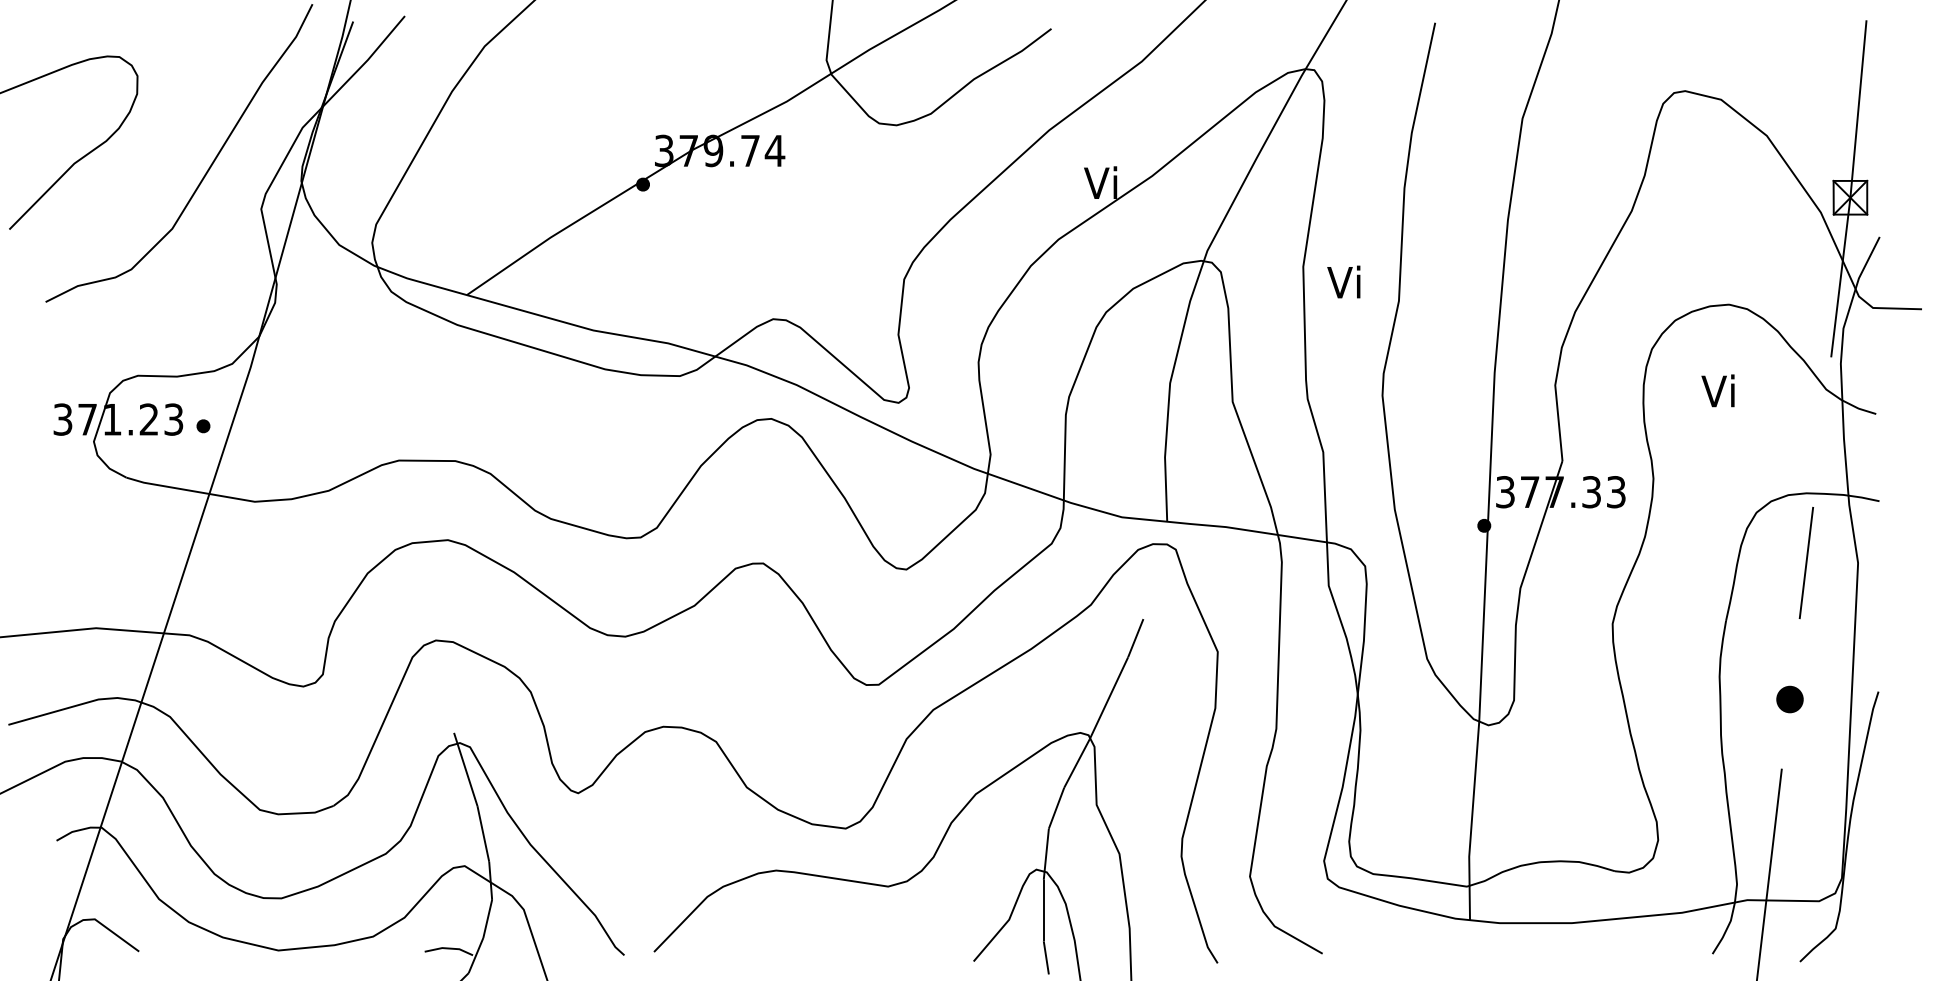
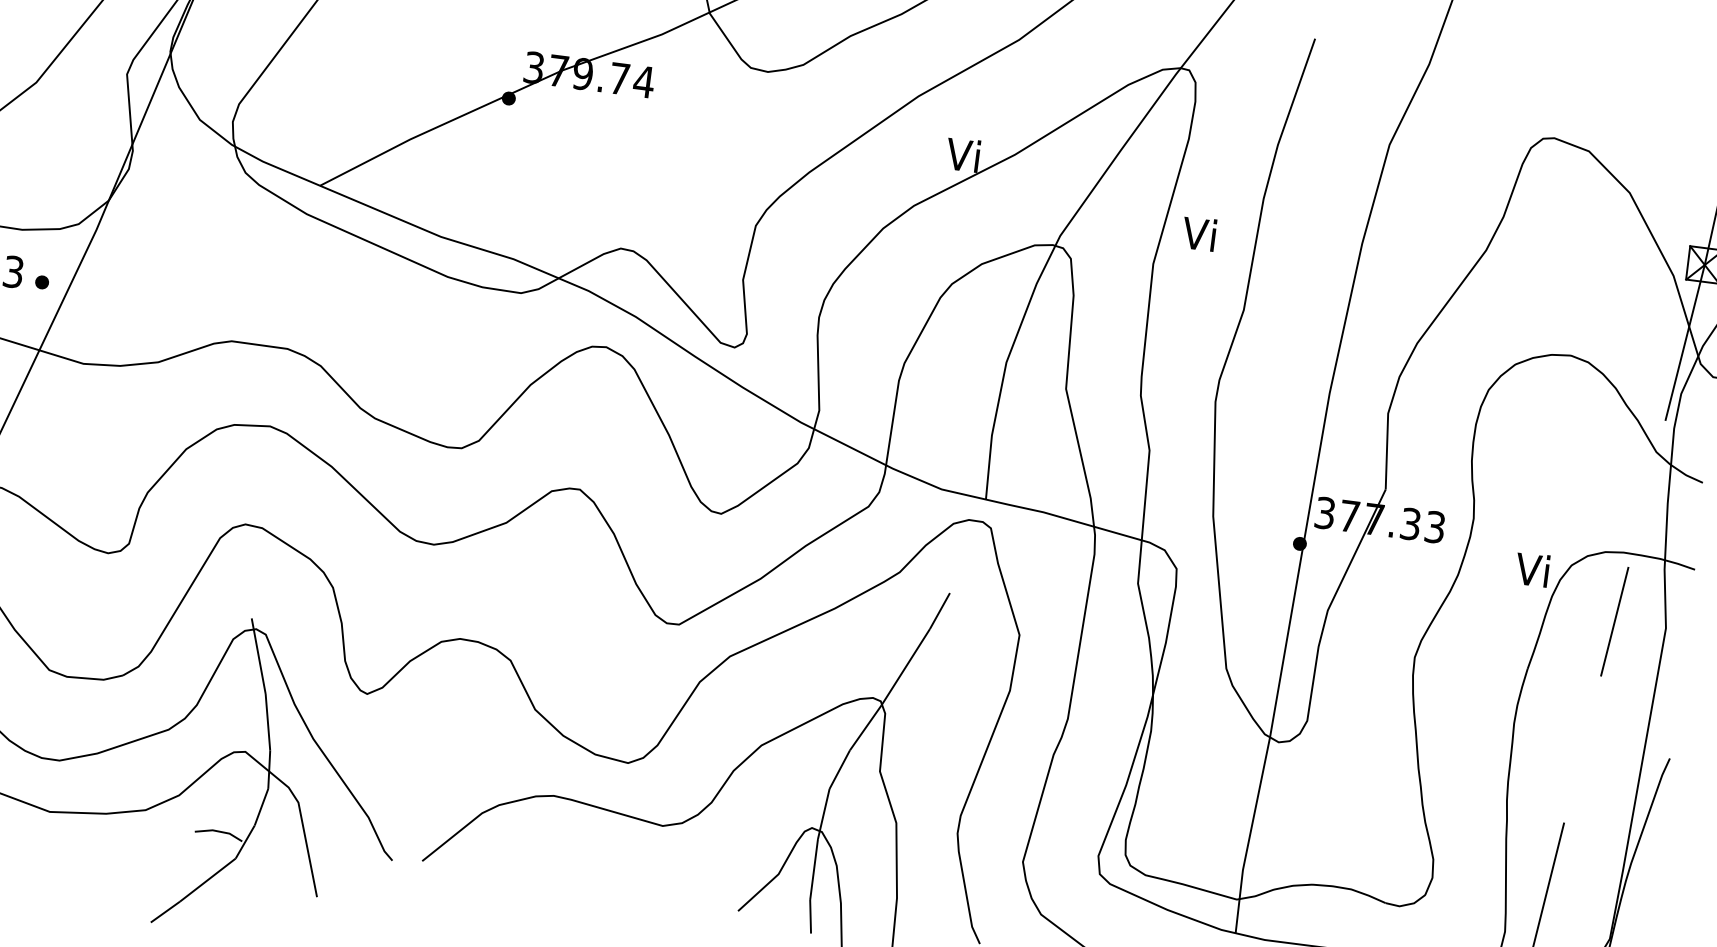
text: (1343, 281) -> (1198, 233), moved
text: (1717, 390) -> (1531, 569), moved
part: (1789, 699) -> (1580, 754), removed

